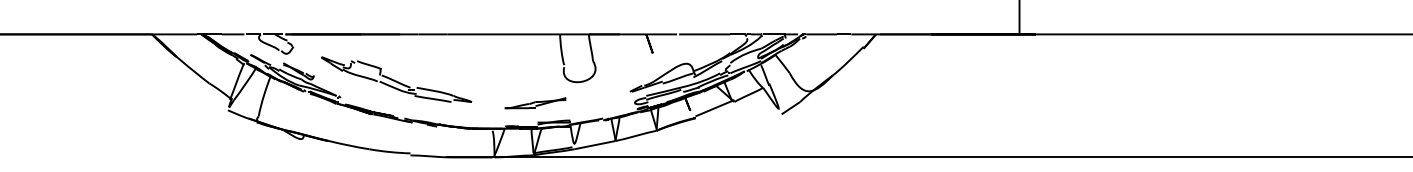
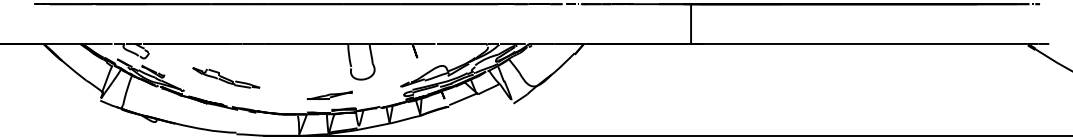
part: (397, 79) -> (226, 77), size x0.6

